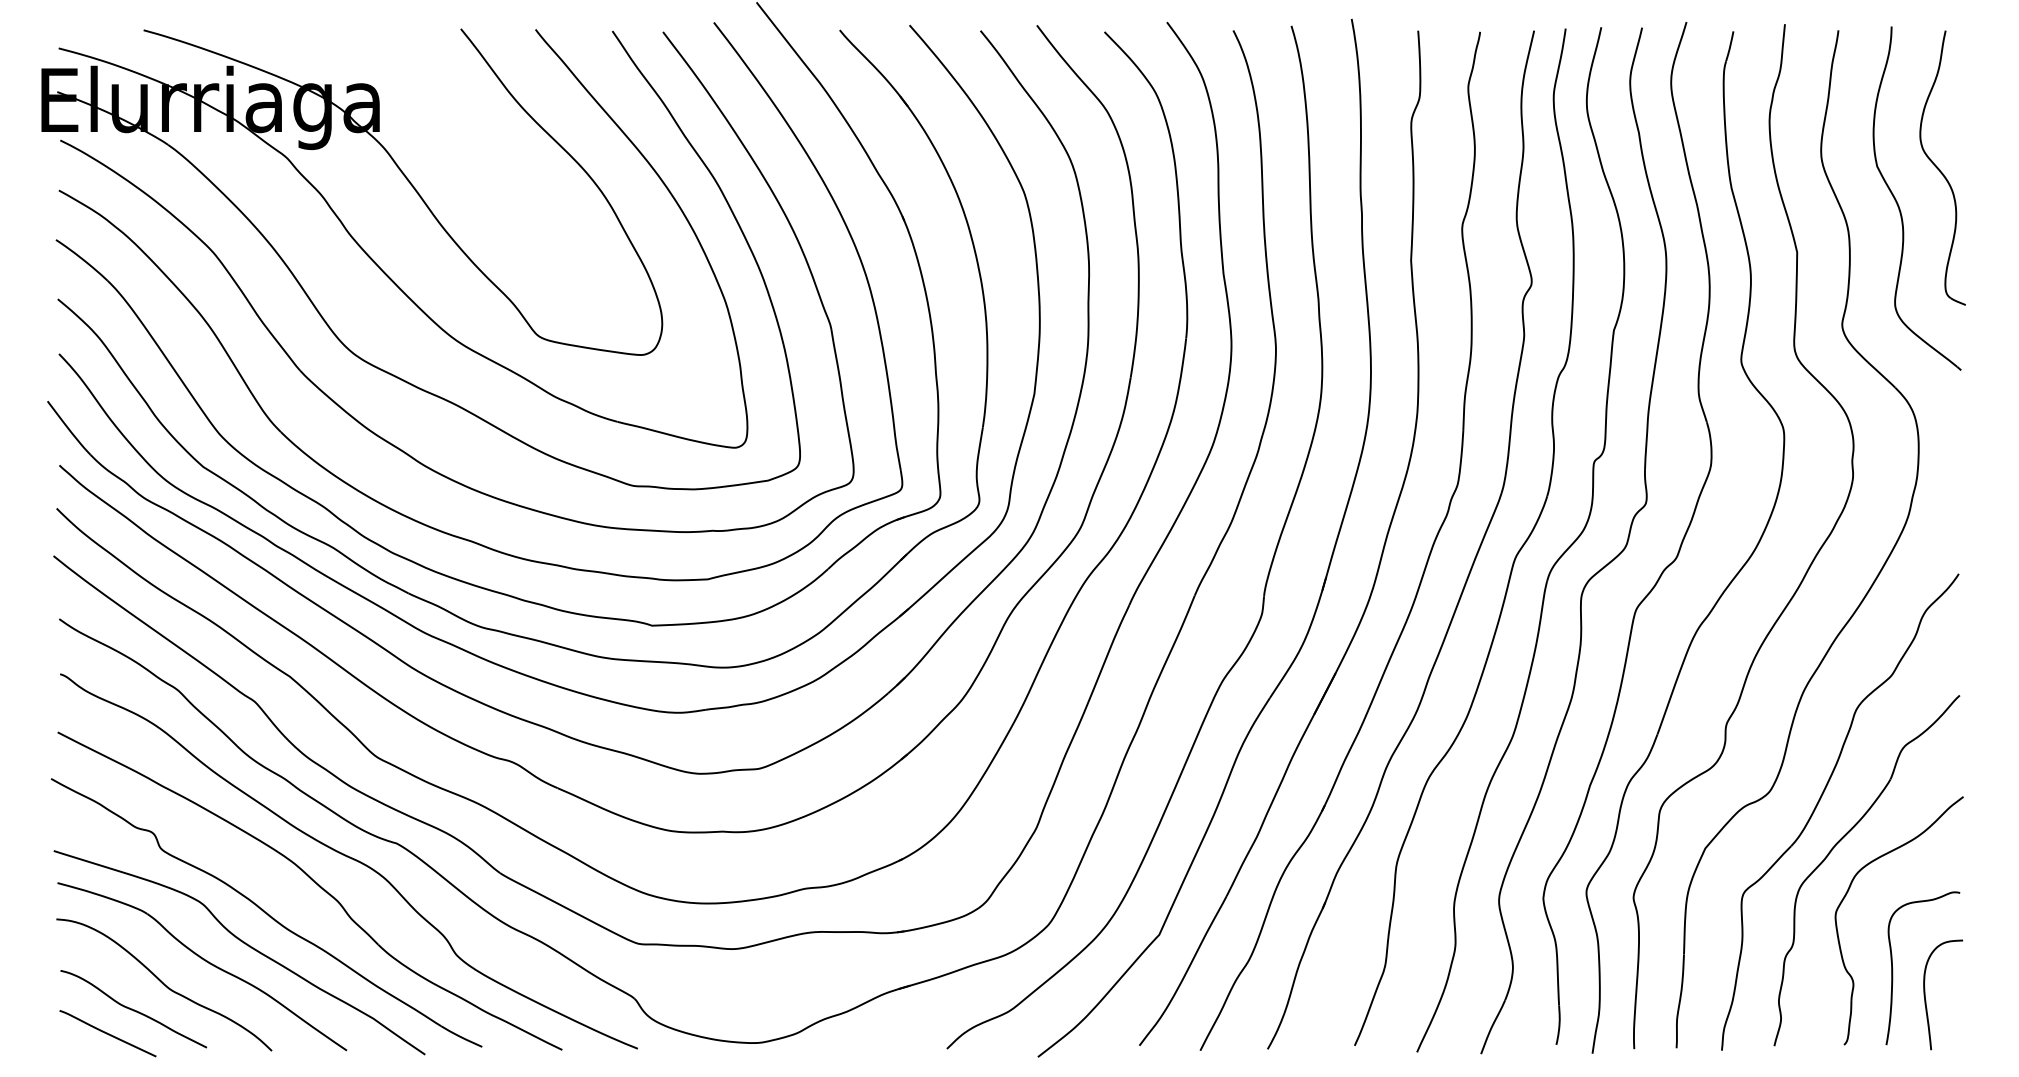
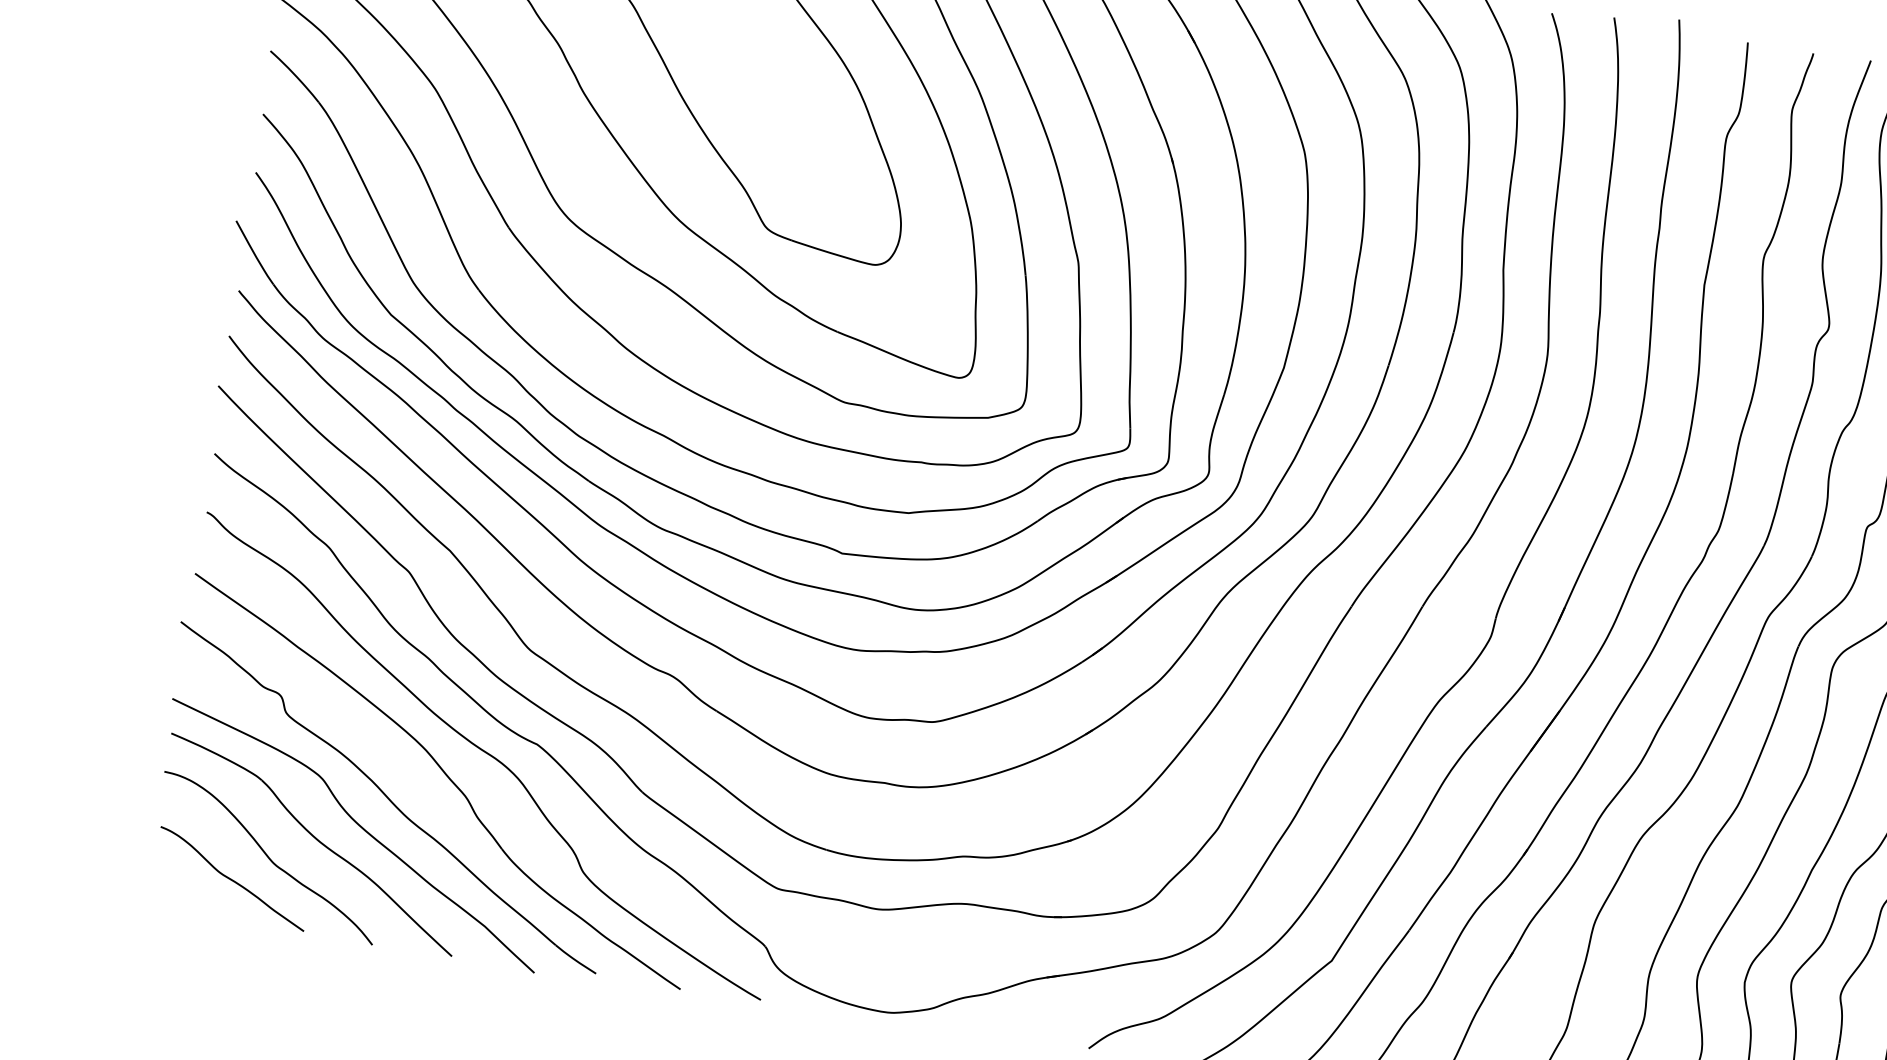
line: (107, 1033) -> (200, 900), removed

